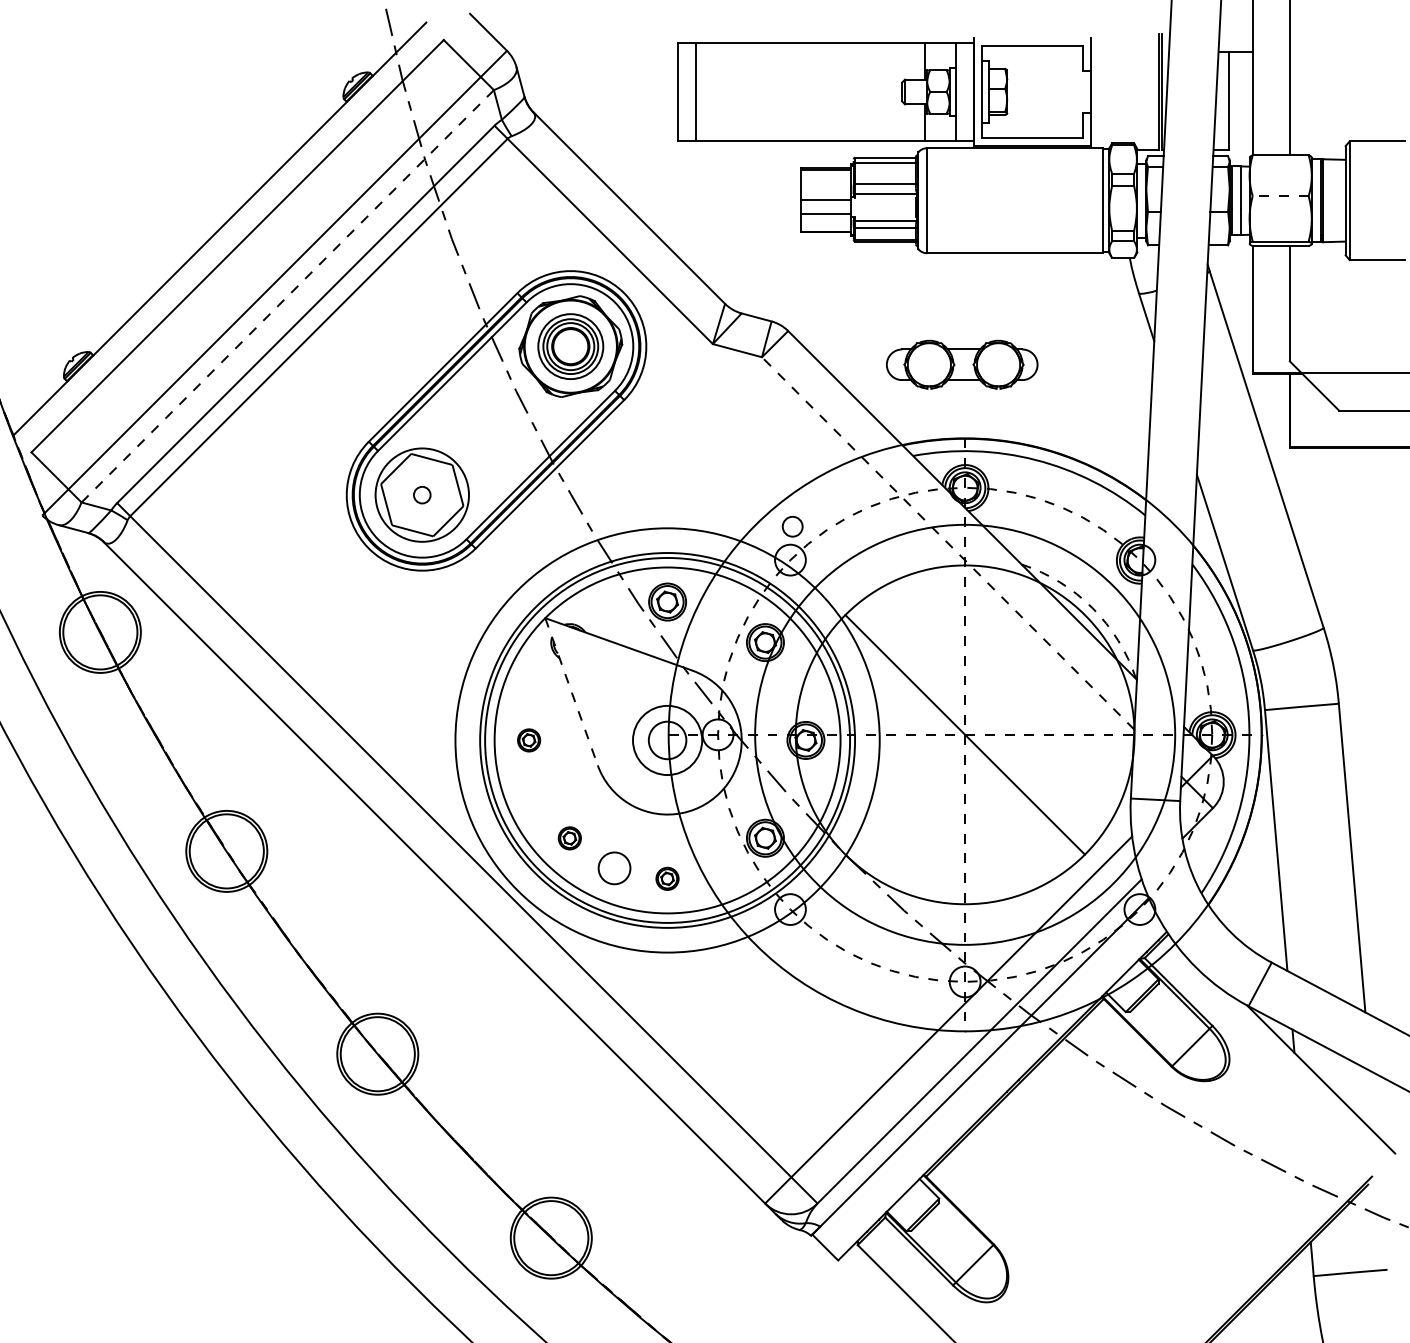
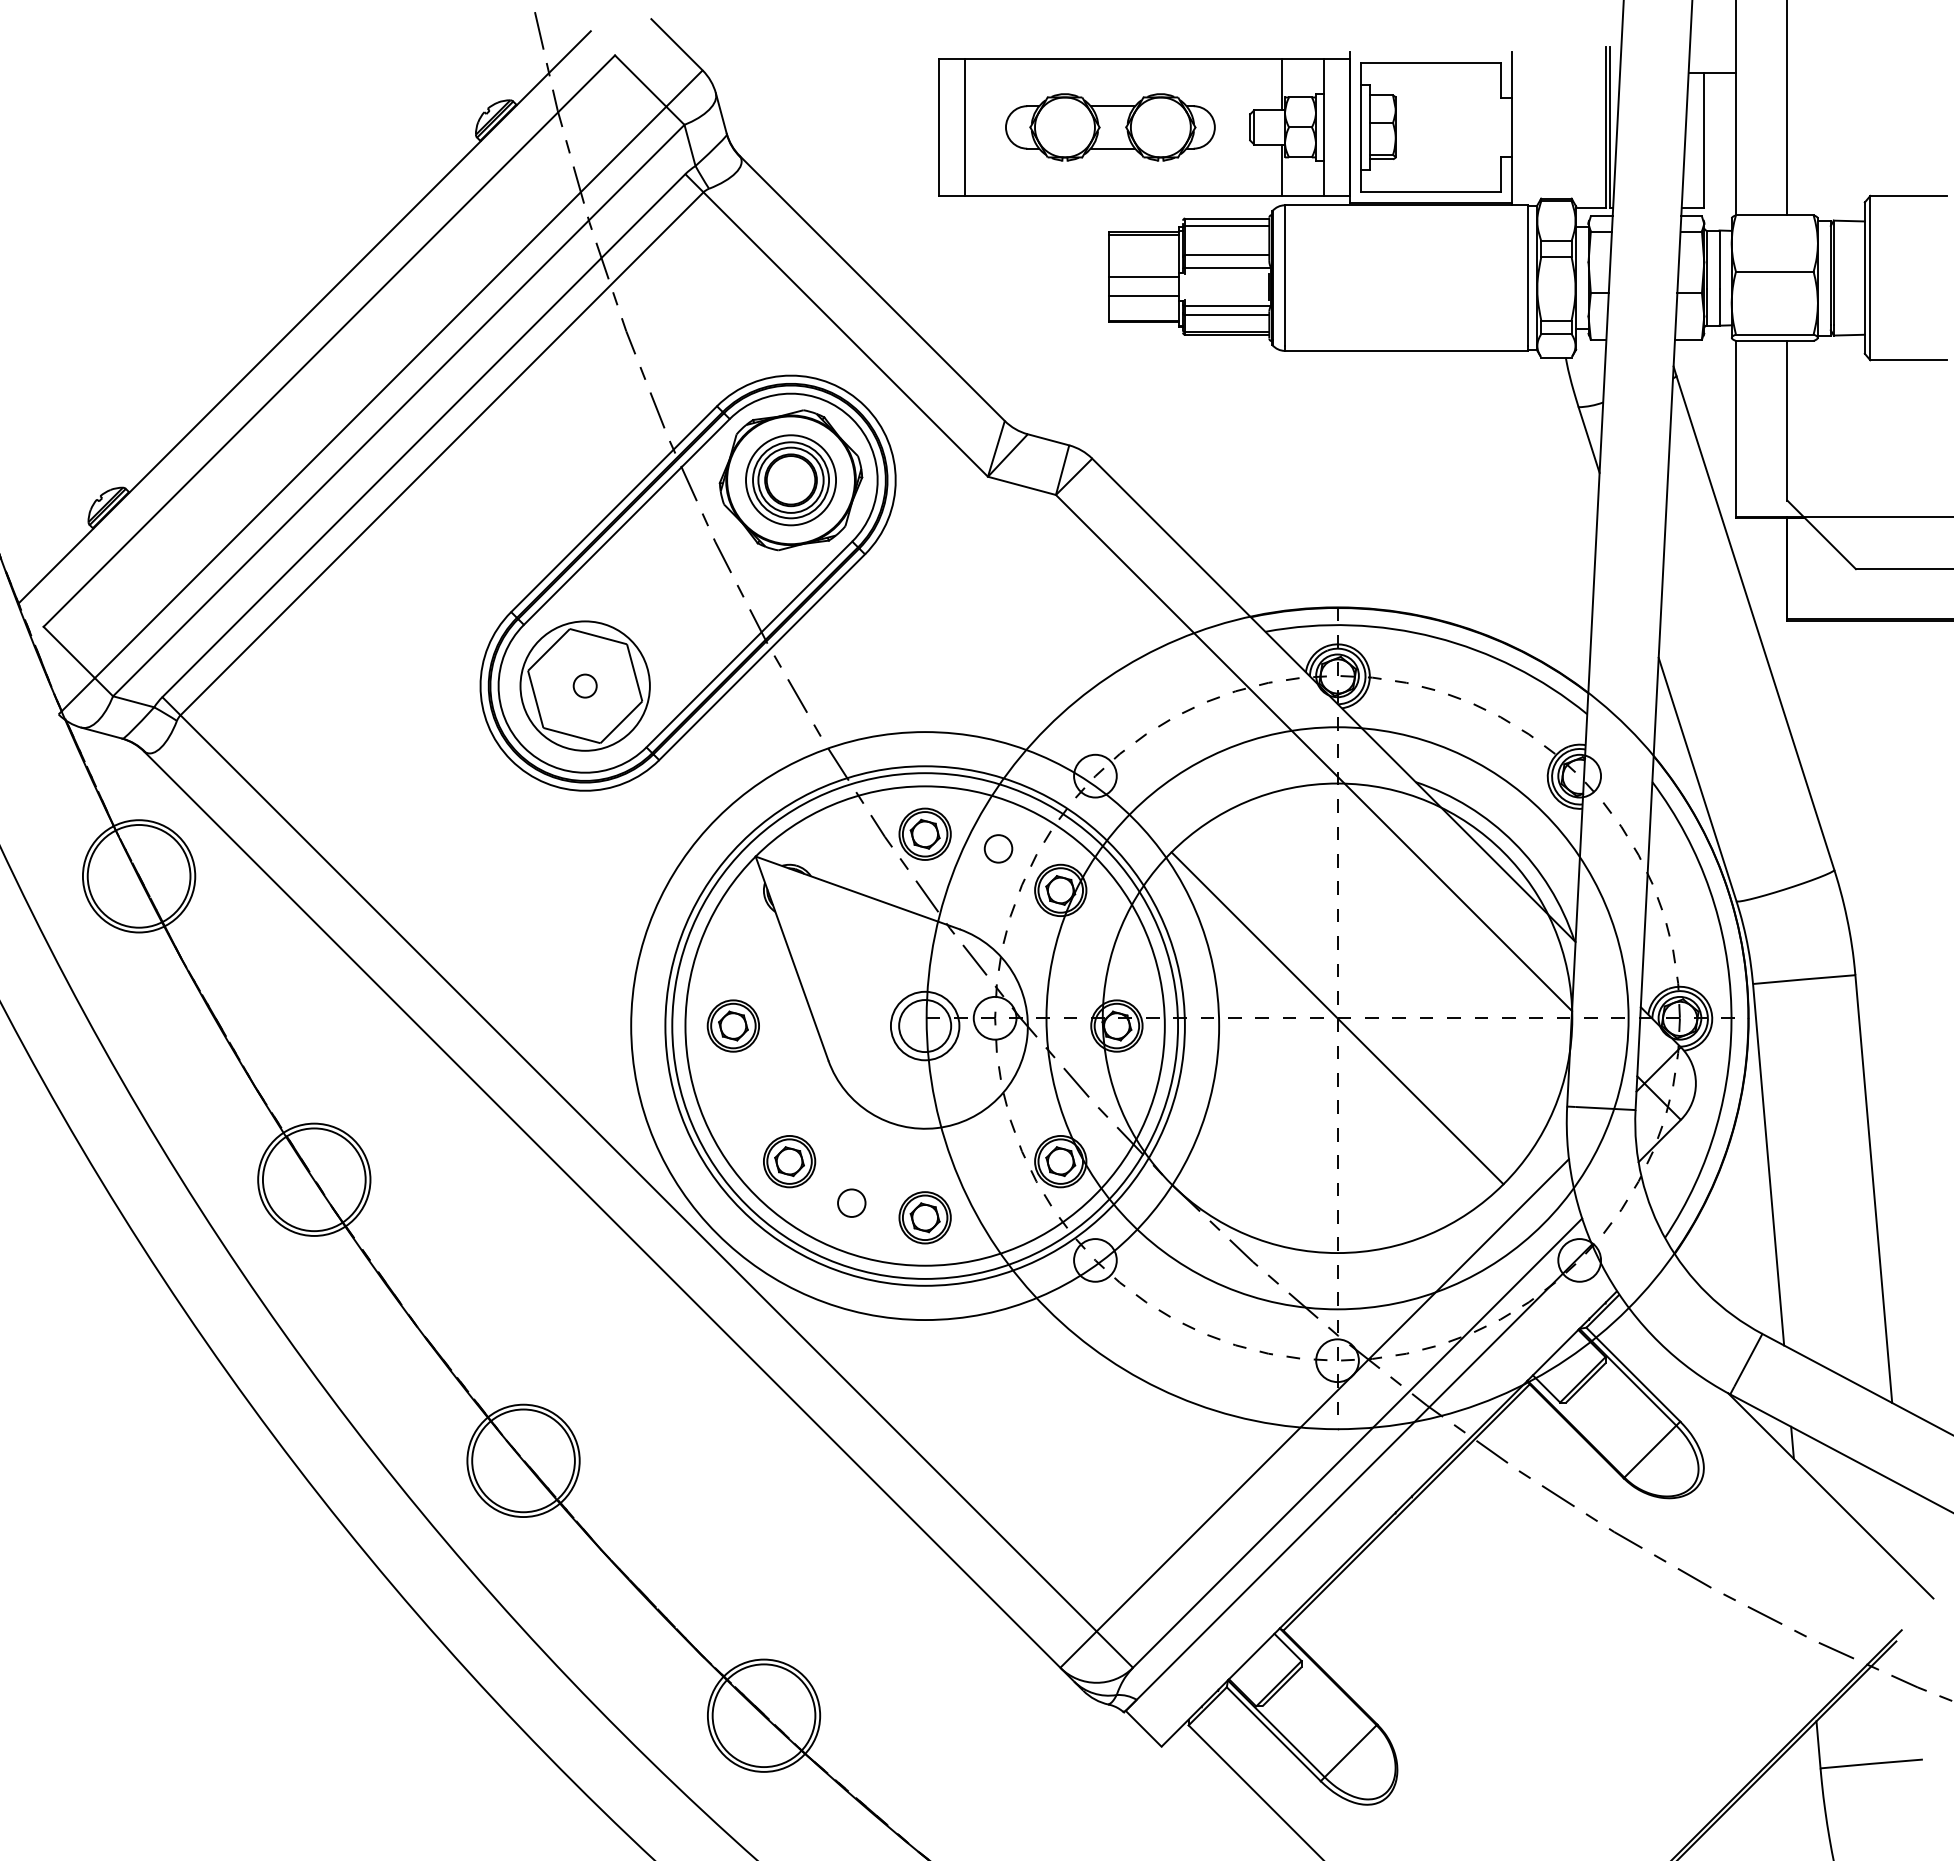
line: (1280, 195) -> (1774, 271), dashed -> solid
line: (287, 296) -> (398, 410), dashed -> solid
part: (962, 364) -> (1110, 127), moved
circle: (792, 526) -> (998, 848), moved
line: (948, 543) -> (1314, 753), dashed -> solid
arc: (1092, 607) -> (1514, 842), dashed -> solid
line: (571, 692) -> (792, 959), dashed -> solid
part: (528, 740) -> (732, 1025), size x1.67
circle: (667, 740) -> (924, 1025), size x0.71
part: (569, 838) -> (789, 1161), size x1.67
circle: (614, 867) -> (851, 1202), size x0.62
part: (667, 878) -> (924, 1217), size x1.67

